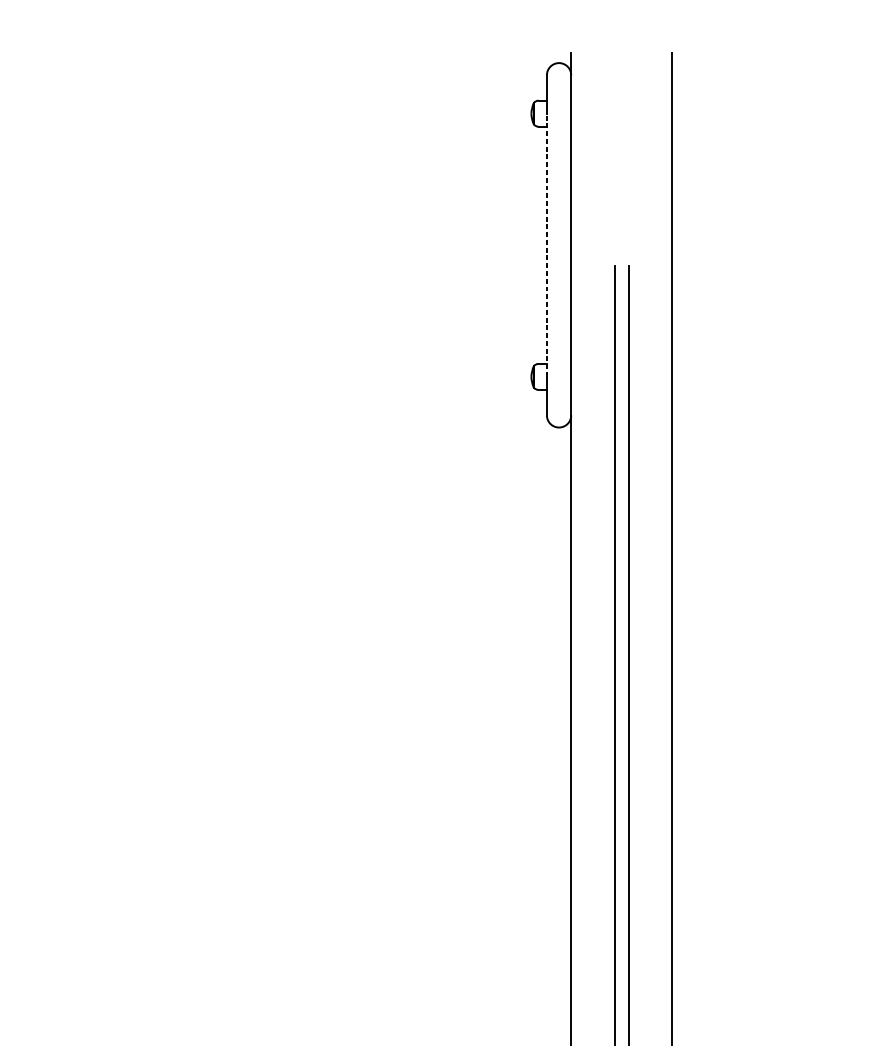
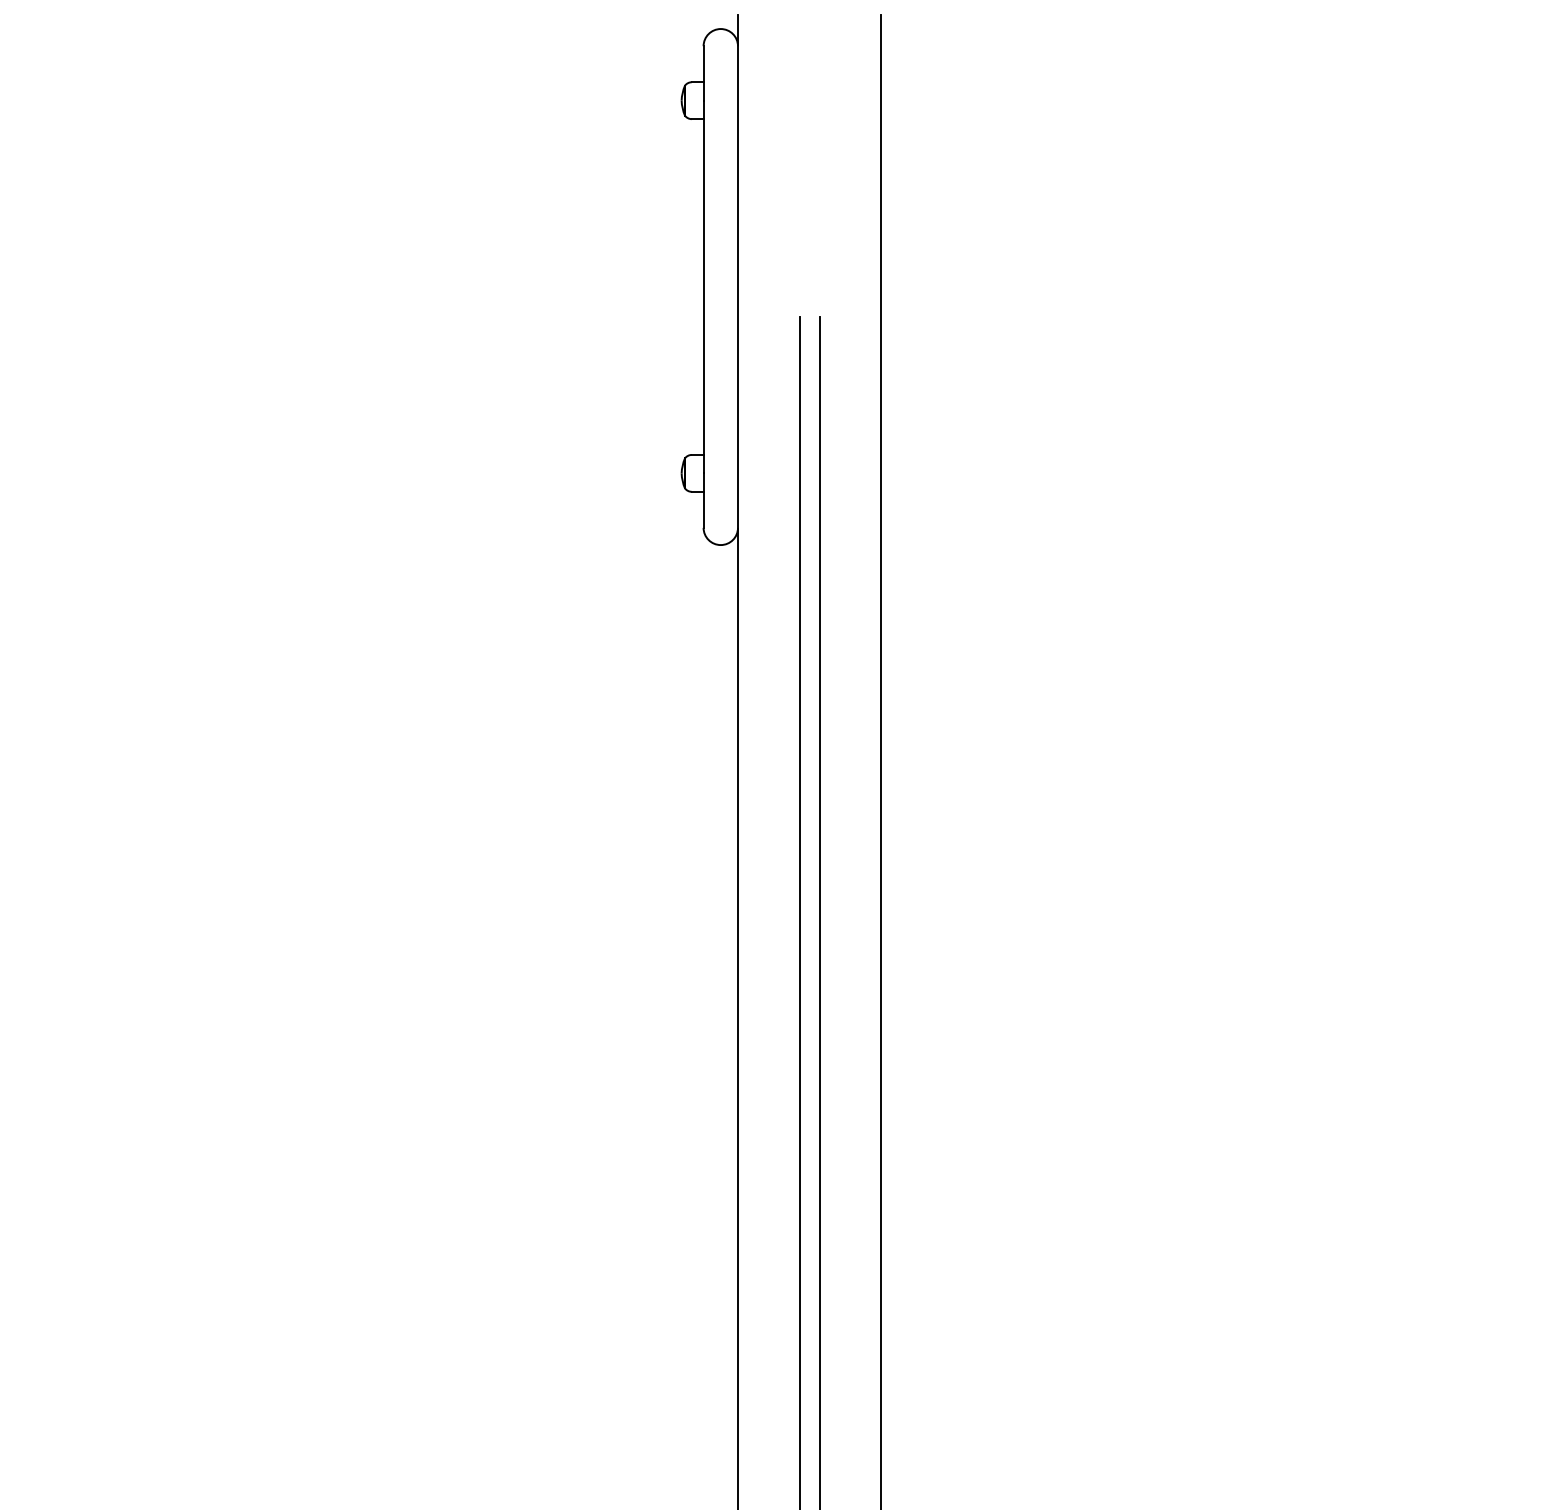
line: (546, 244) -> (703, 286), dashed -> solid

